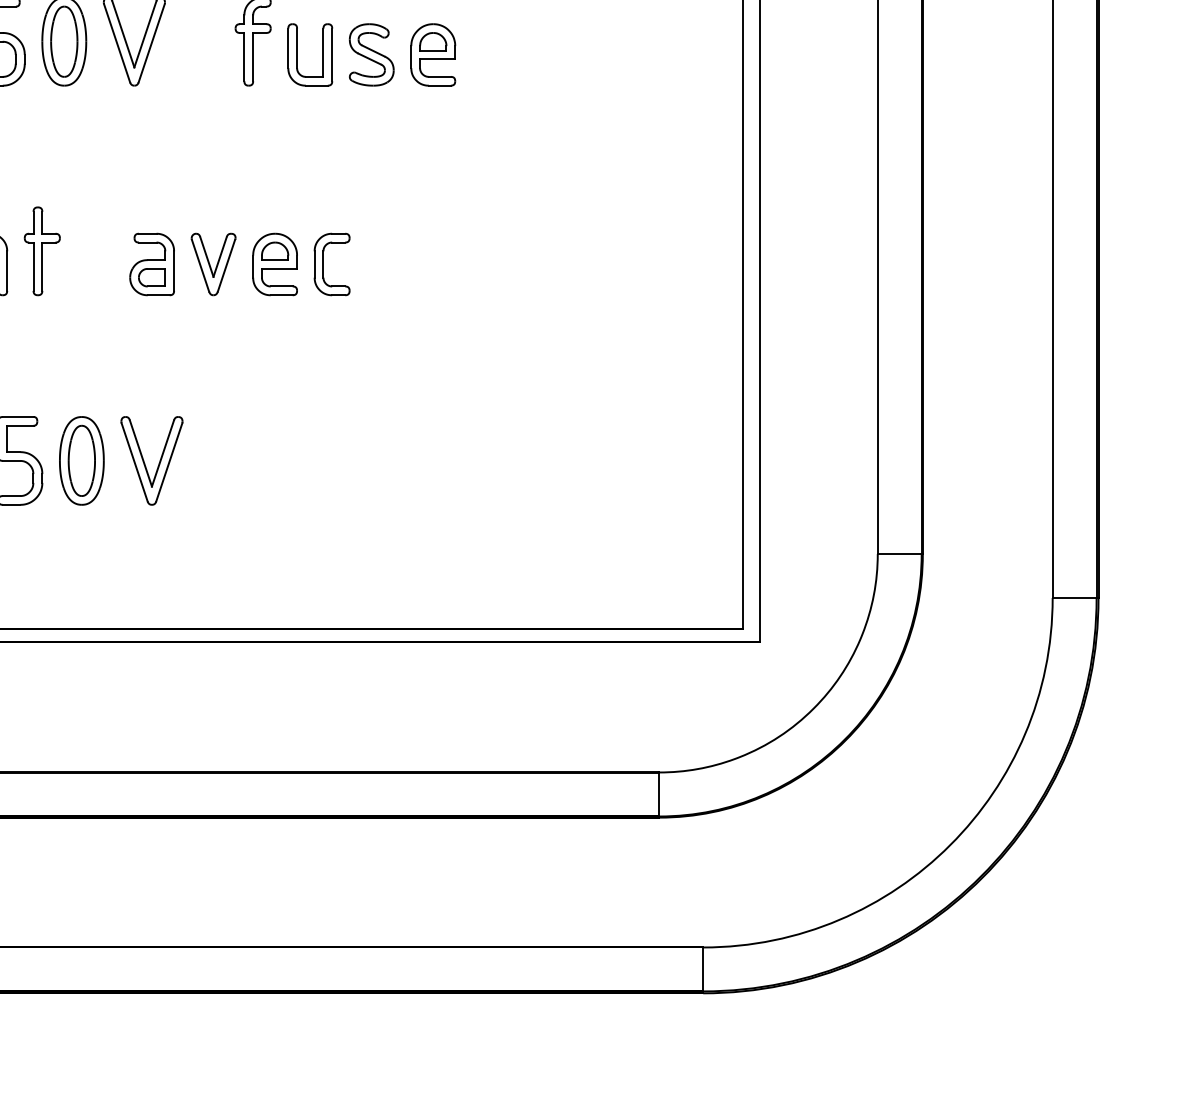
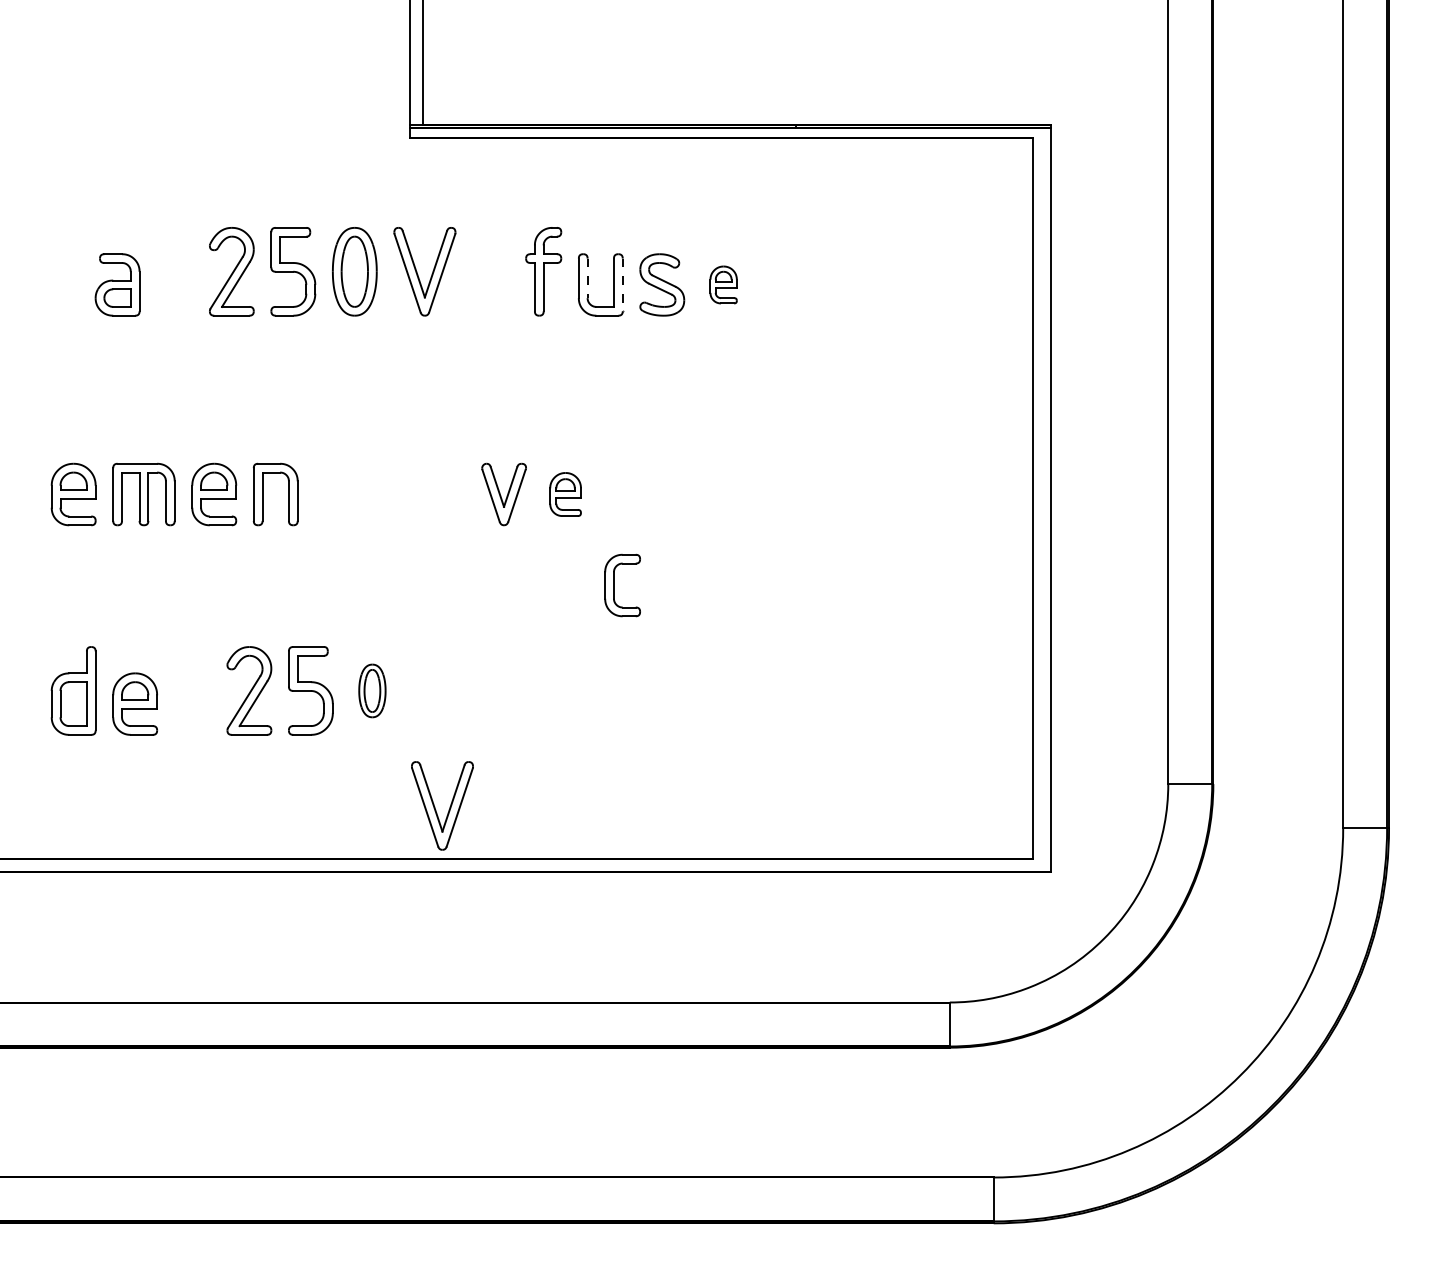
line: (296, 48) -> (587, 278), solid -> dashed
part: (432, 54) -> (723, 284), size x0.6
line: (331, 55) -> (622, 285), solid -> dashed
part: (41, 251) -> (332, 481), removed
part: (151, 264) -> (442, 494), removed
part: (274, 264) -> (565, 494), size x0.7
part: (323, 264) -> (614, 585), moved
part: (81, 460) -> (372, 690), size x0.6
part: (158, 461) -> (449, 806), moved

